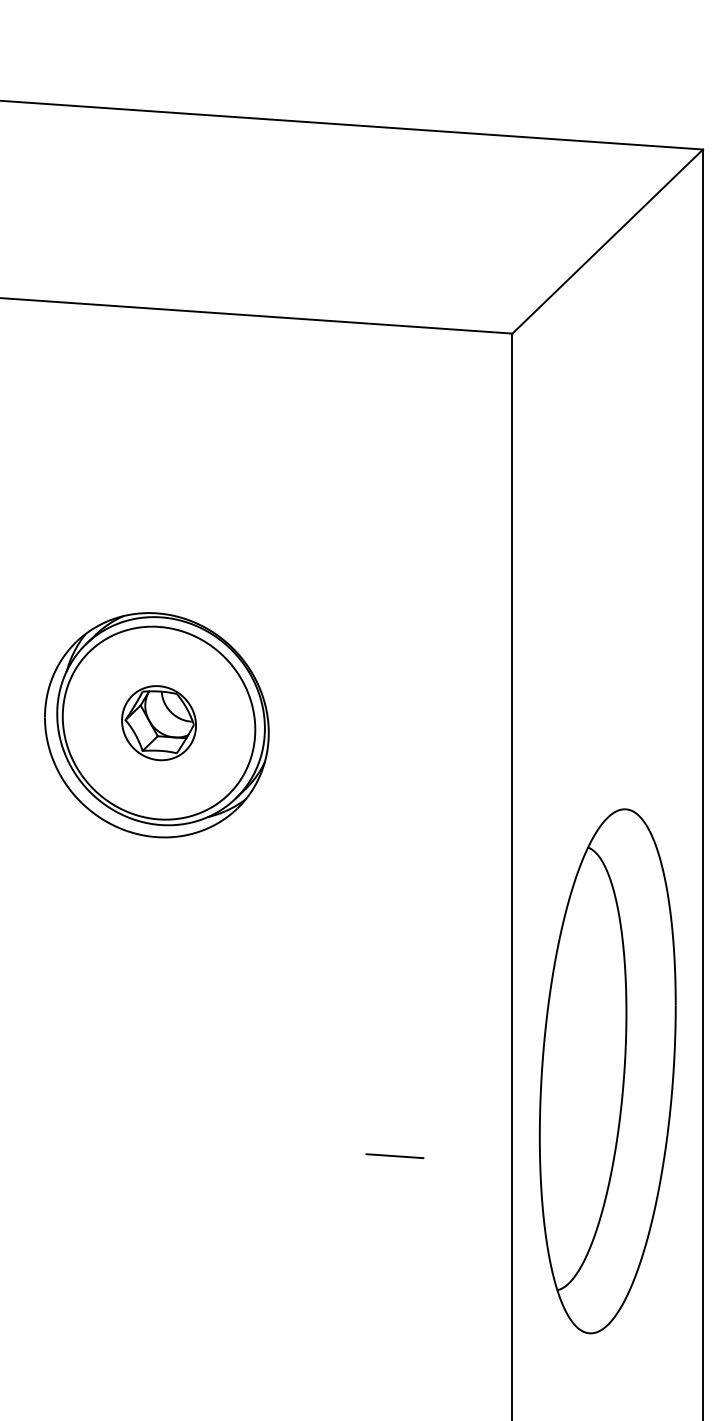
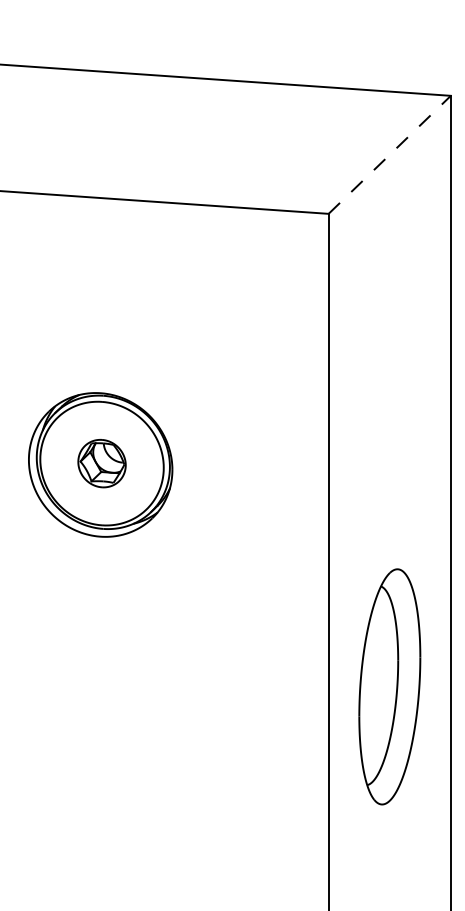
line: (607, 241) -> (389, 154), solid -> dashed
part: (607, 1070) -> (389, 686), size x0.7
line: (395, 1155) -> (253, 740), removed

